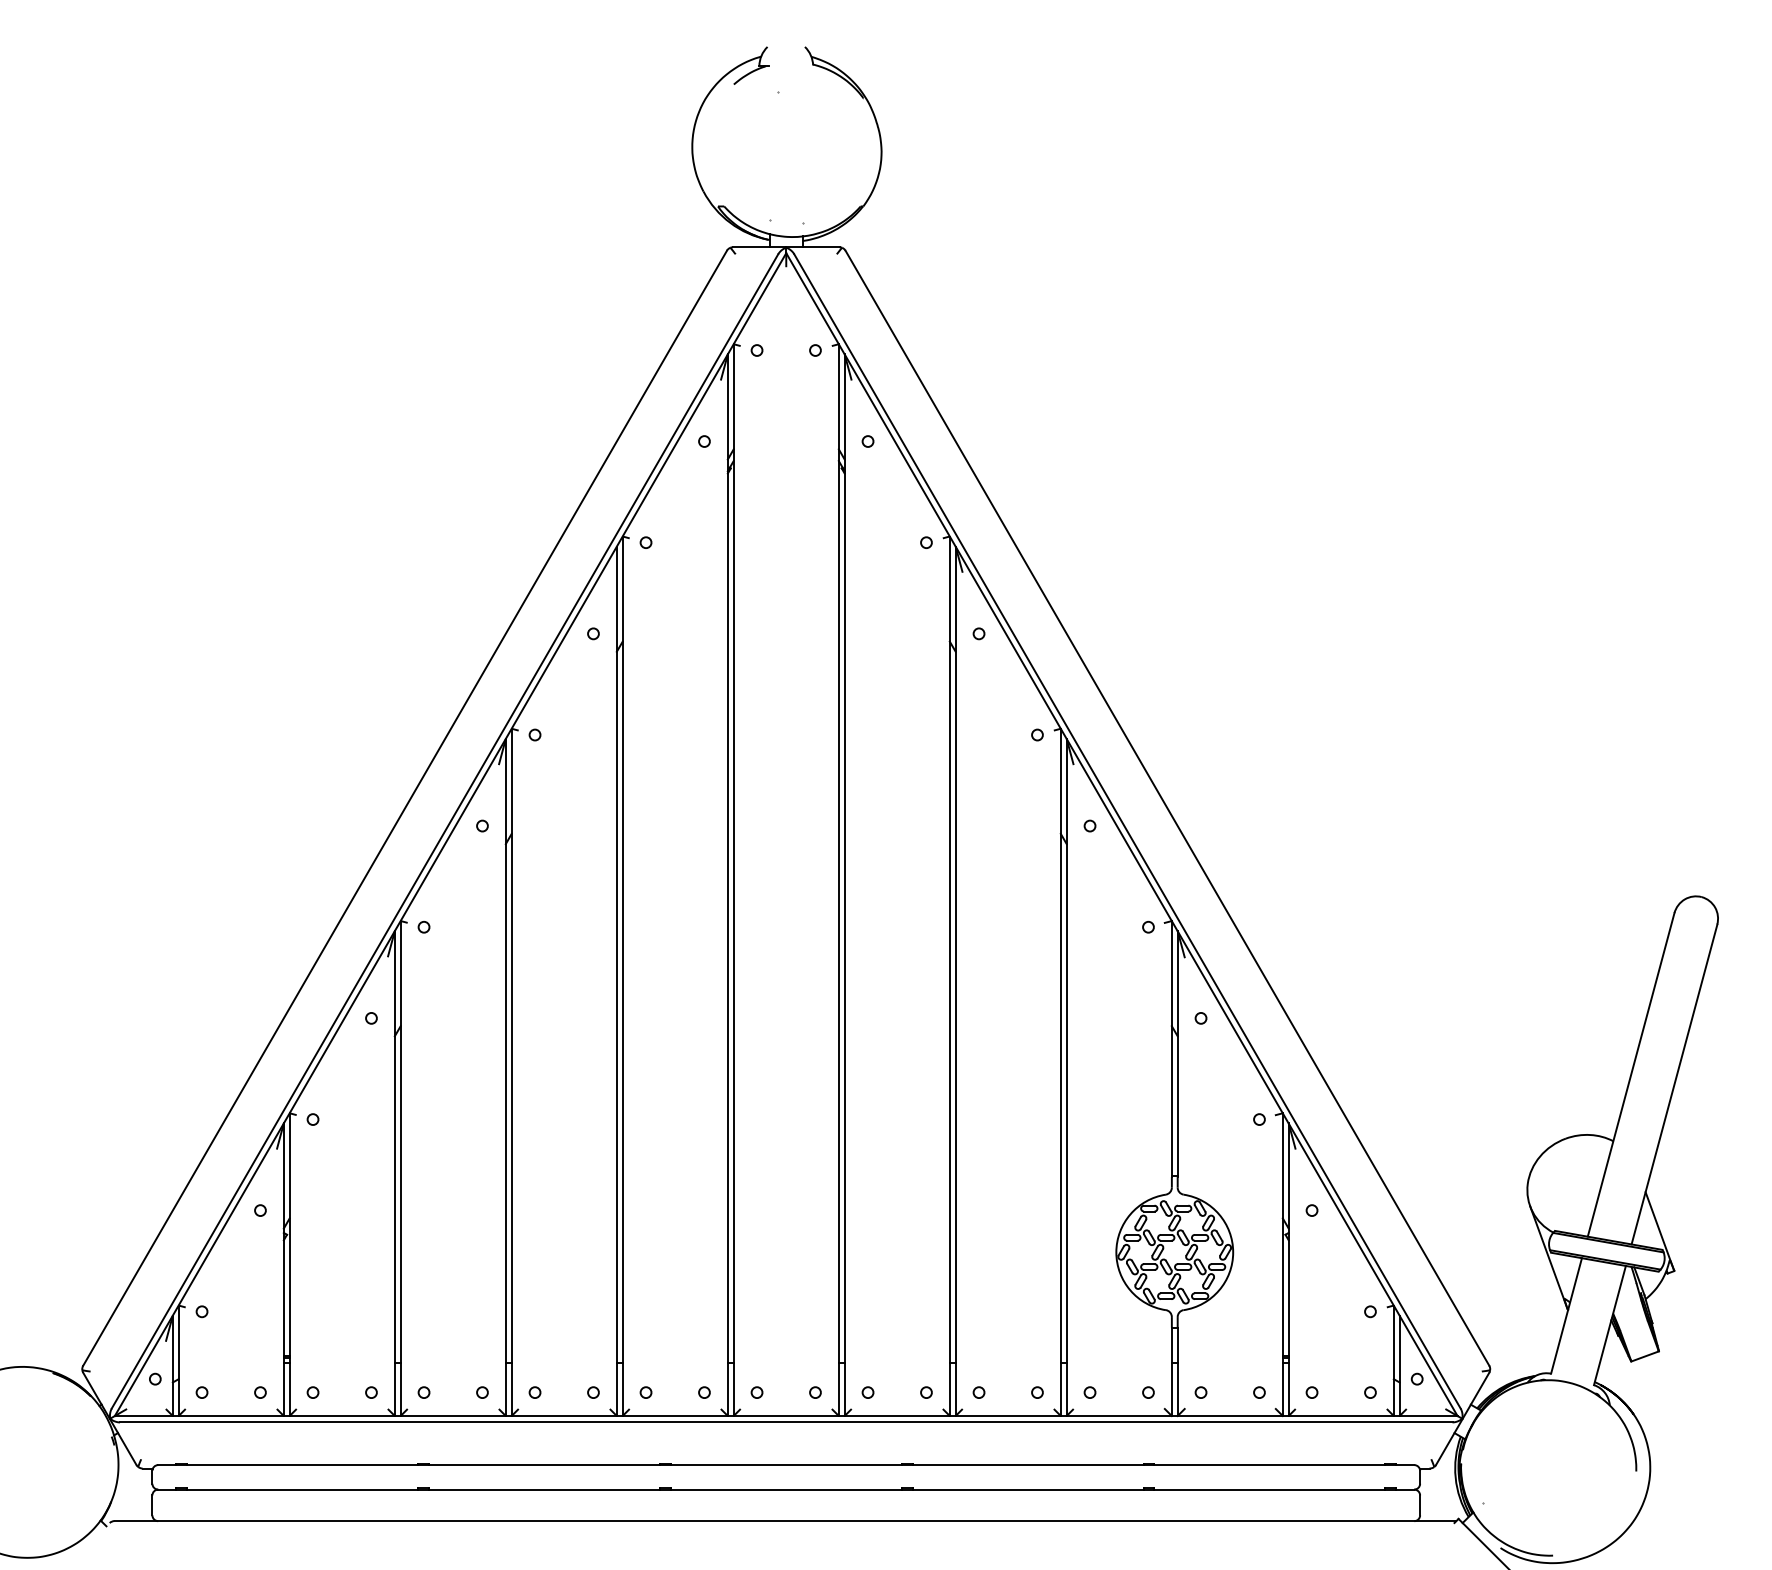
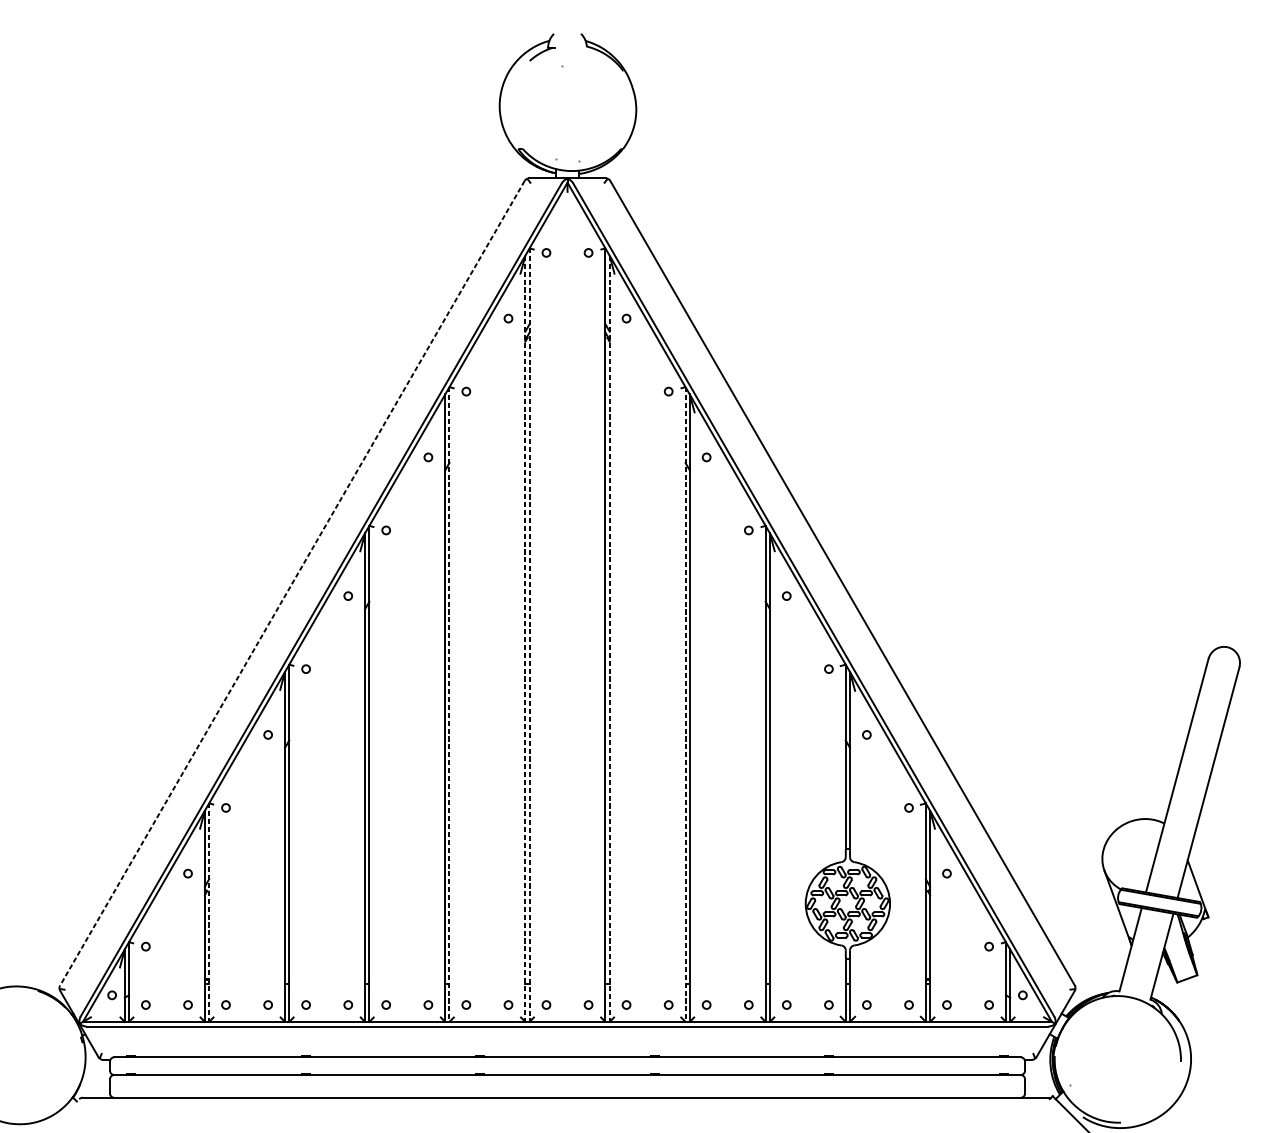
line: (405, 808) -> (292, 583), solid -> dashed
line: (733, 880) -> (529, 635), solid -> dashed
line: (727, 885) -> (525, 639), solid -> dashed
line: (844, 885) -> (609, 639), solid -> dashed
line: (622, 976) -> (449, 704), solid -> dashed
line: (949, 976) -> (685, 704), solid -> dashed
line: (289, 1265) -> (209, 913), solid -> dashed

